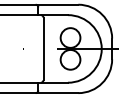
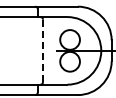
line: (43, 49) -> (43, 51), solid -> dashed

